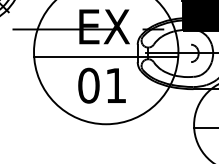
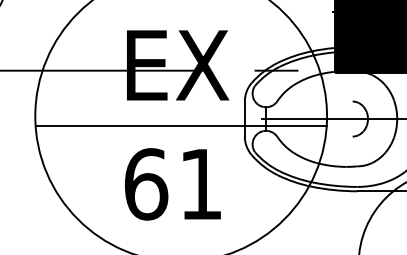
text: (88, 85) -> (145, 183), 01 -> 61

